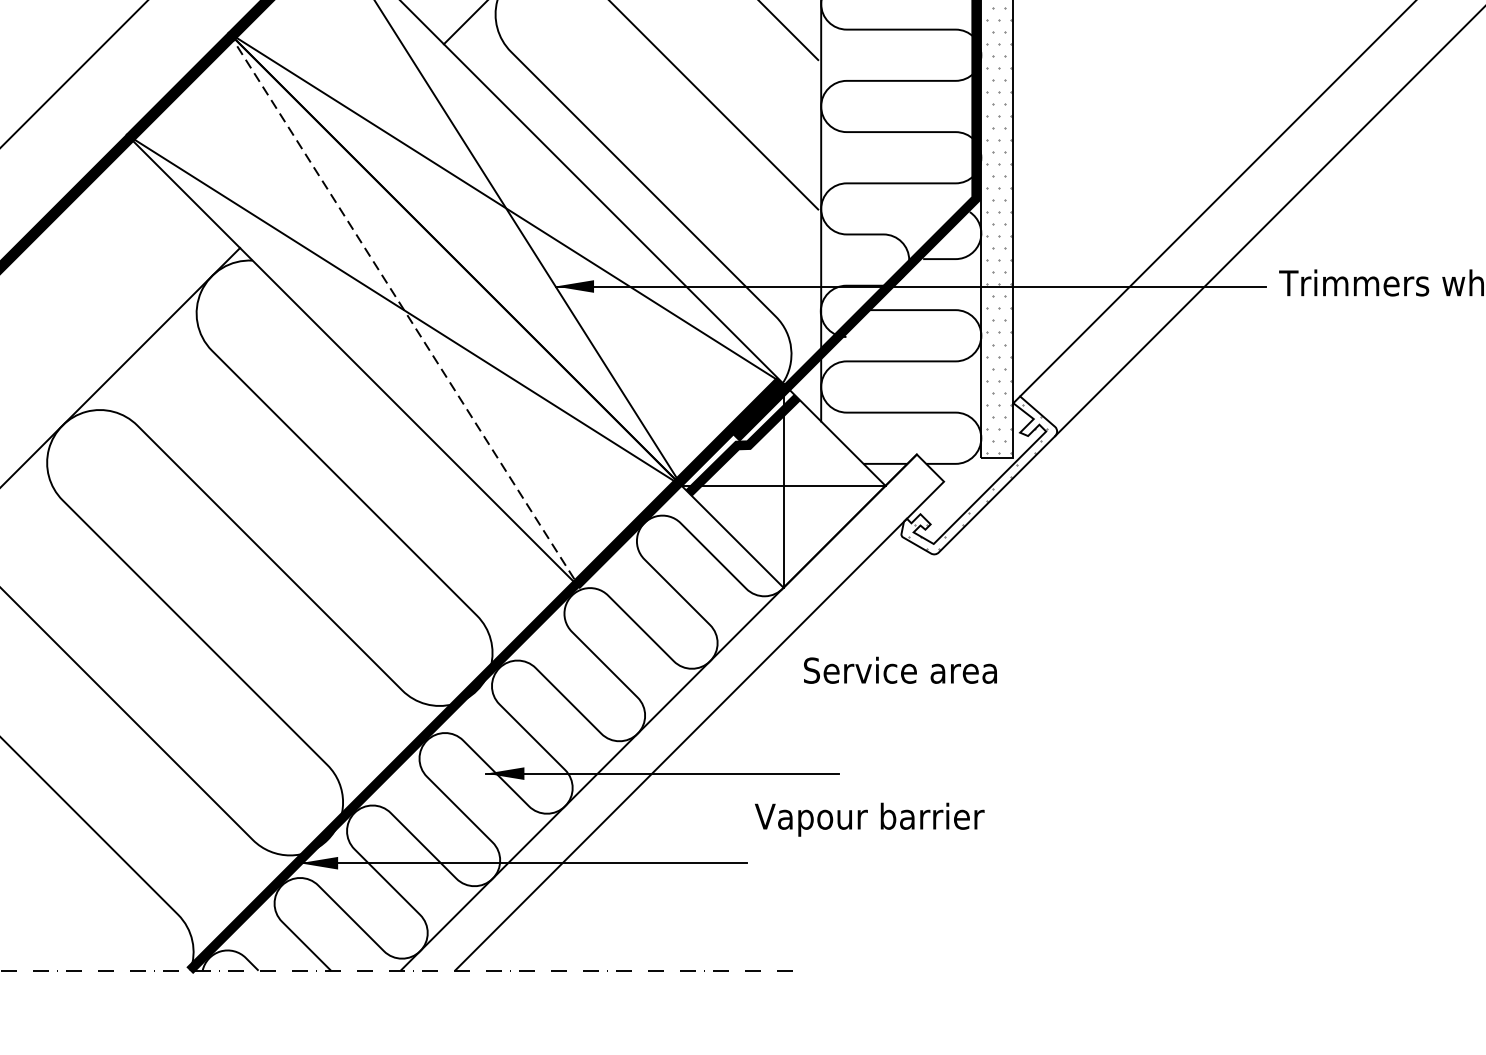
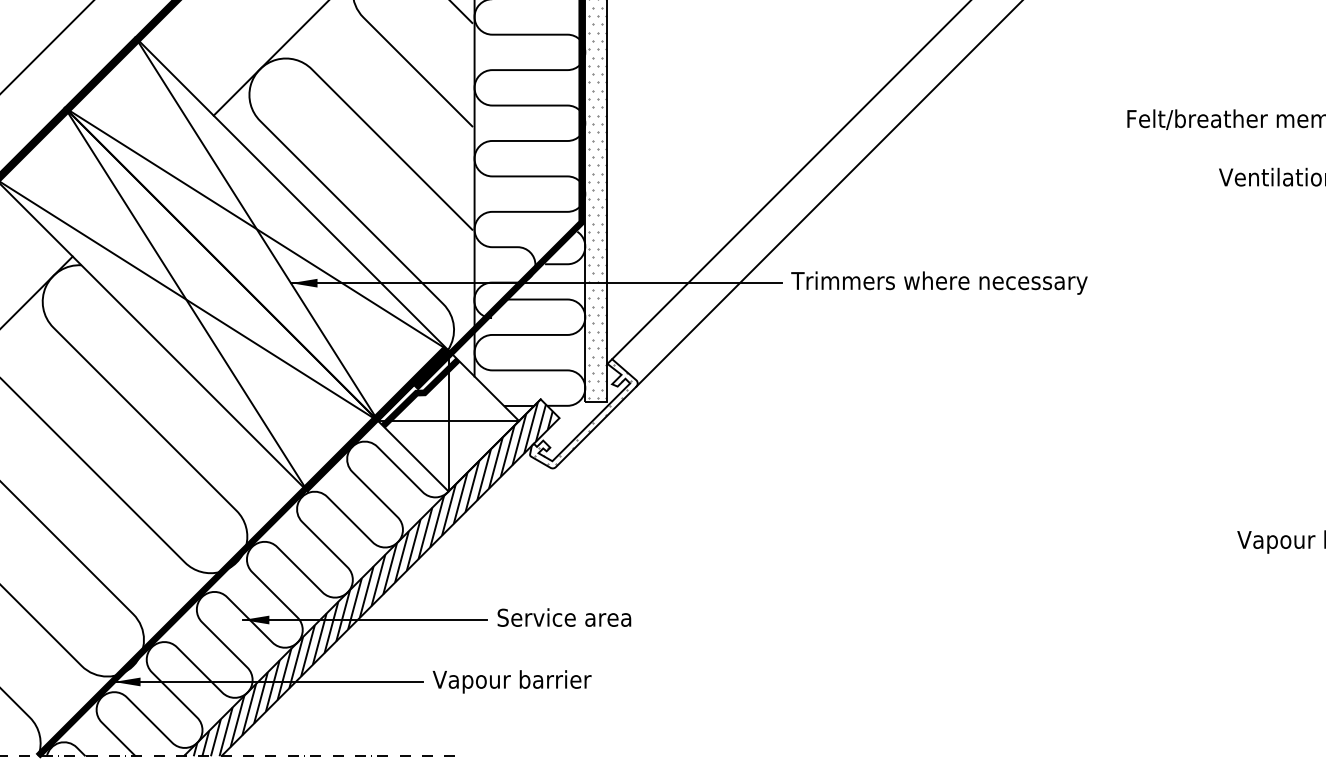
line: (404, 311) -> (186, 300), dashed -> solid
text: (900, 670) -> (564, 617), moved
hatch: (673, 715) -> (372, 579), added
text: (868, 819) -> (511, 681), moved

